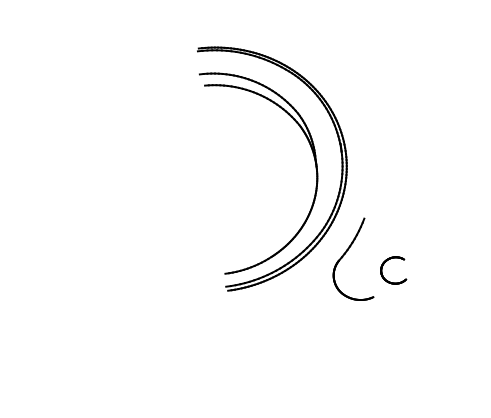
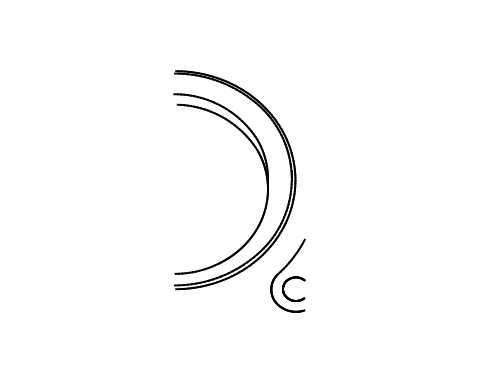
part: (387, 261) -> (289, 280), moved

